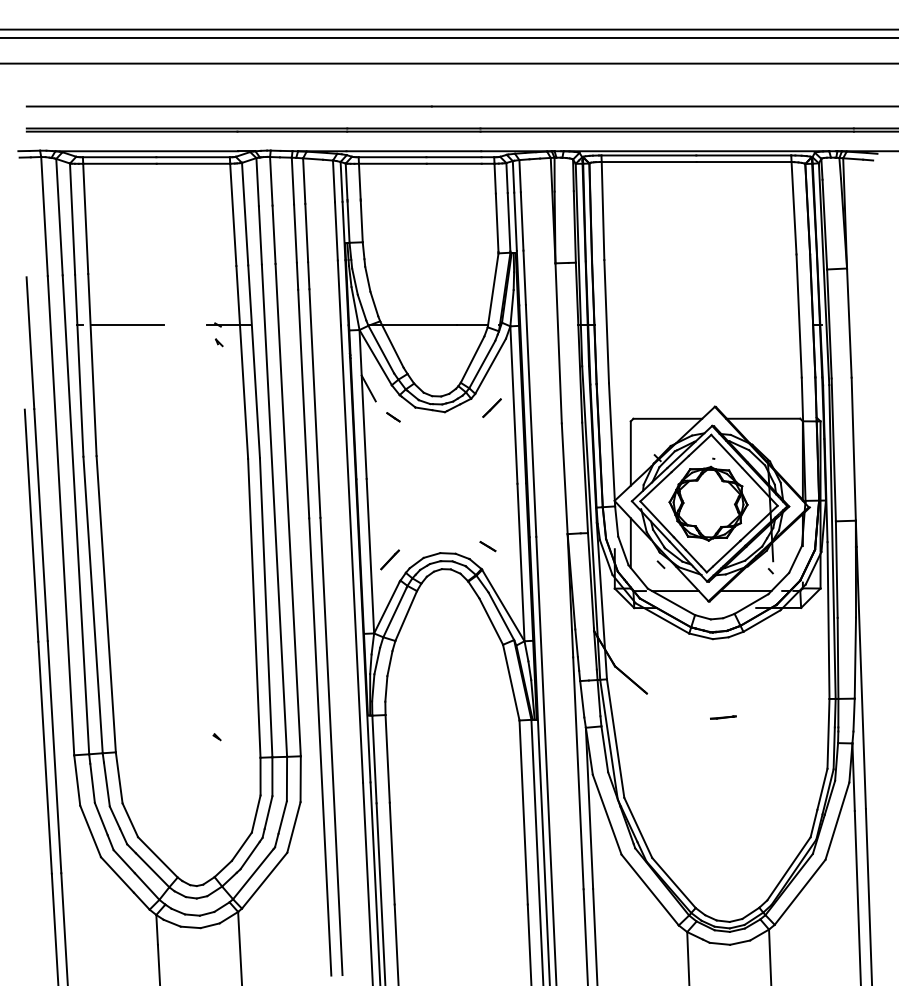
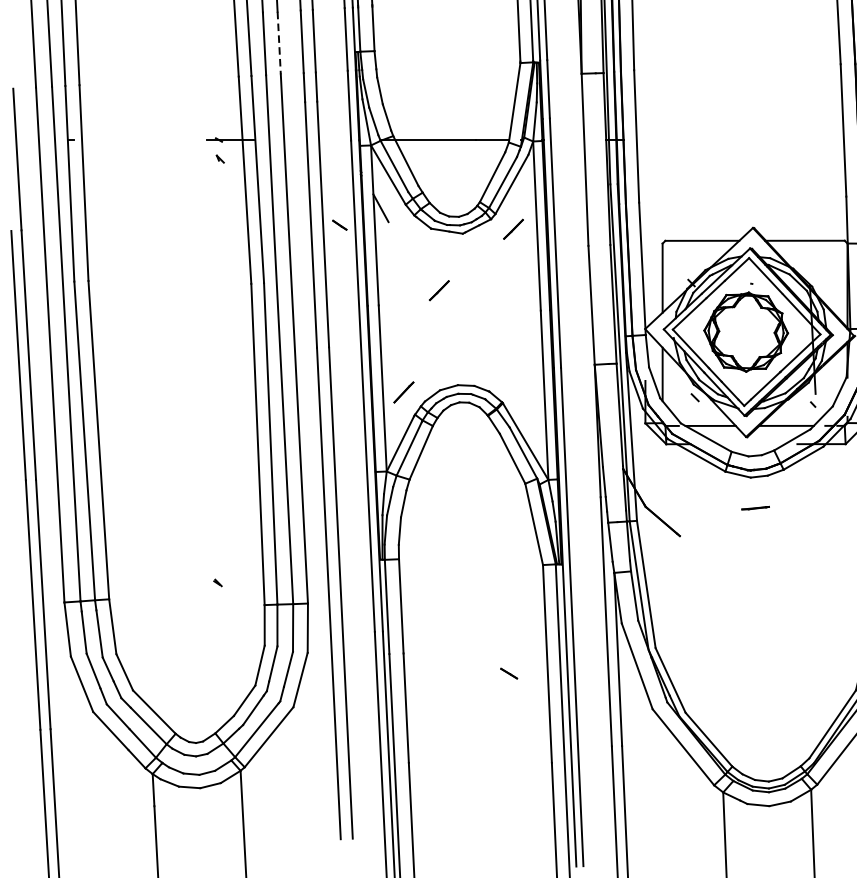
line: (274, 235) -> (279, 43), solid -> dashed
line: (126, 325) -> (120, 140), removed
line: (393, 417) -> (339, 225), moved
line: (422, 464) -> (438, 289), added
line: (487, 546) -> (508, 673), moved
line: (723, 717) -> (755, 508), moved

